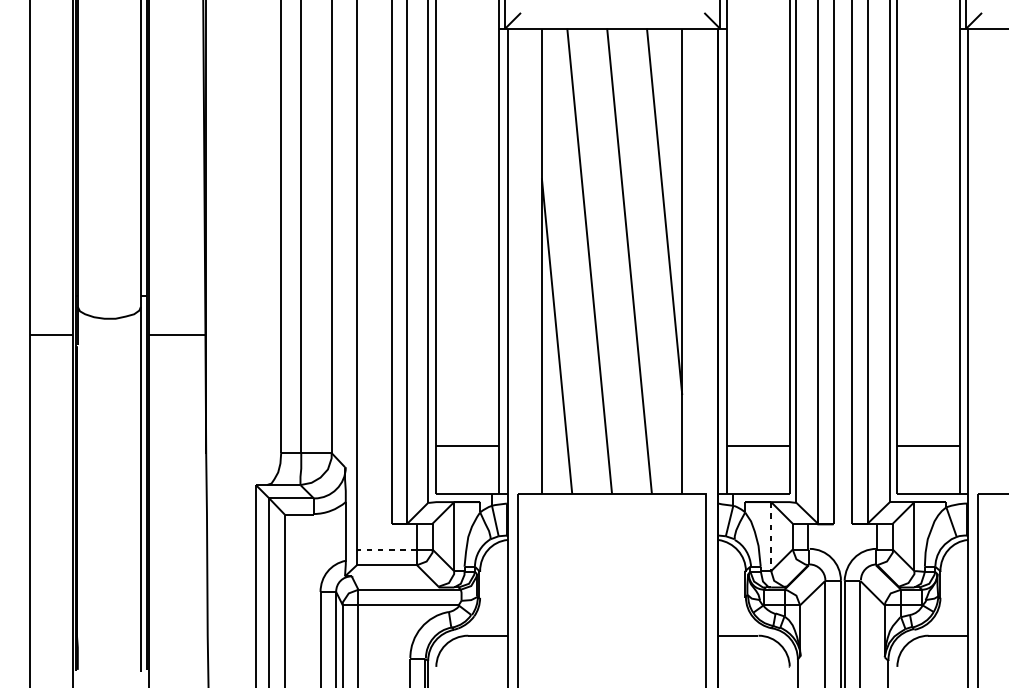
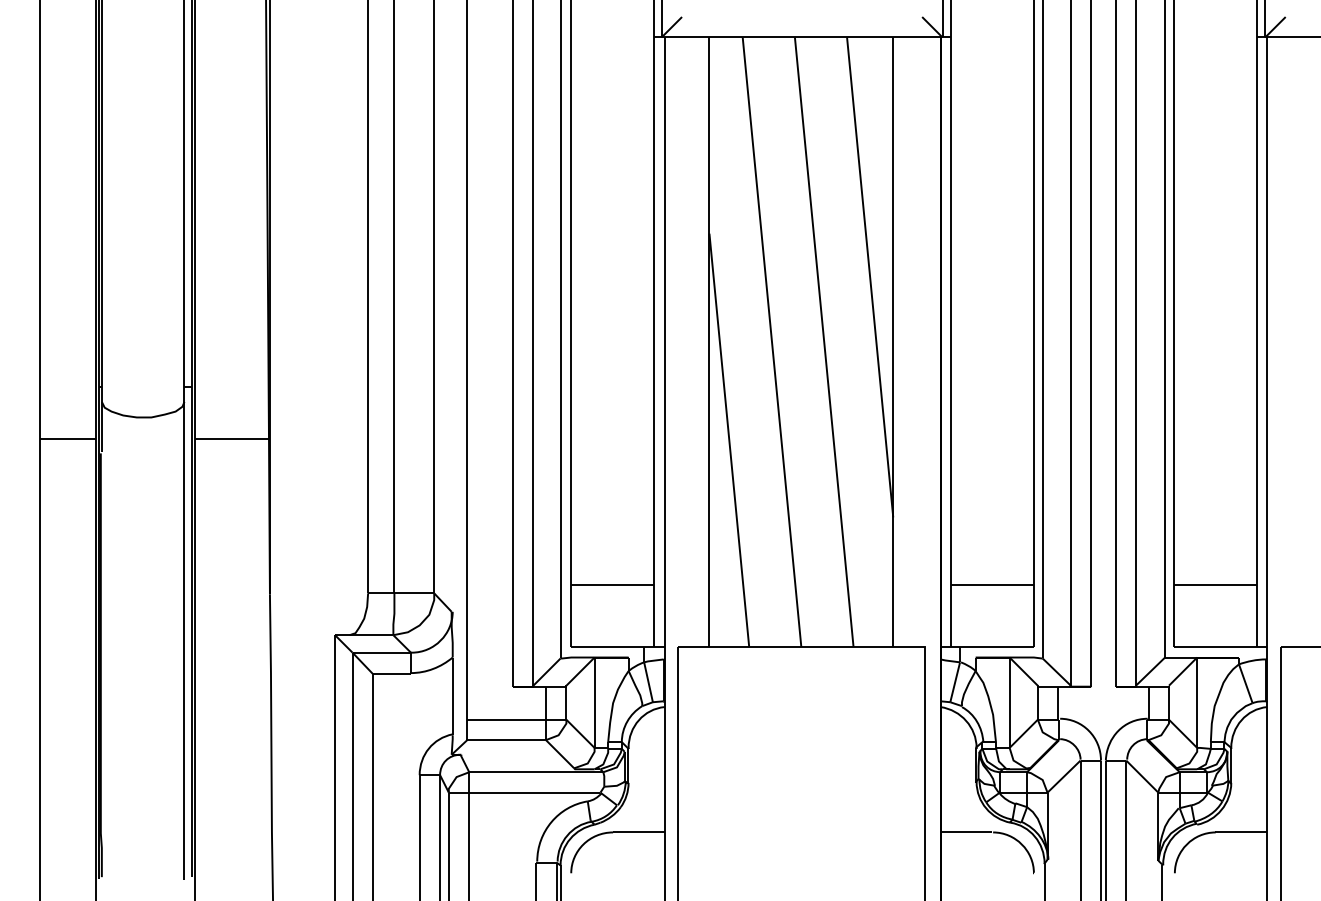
line: (771, 537) -> (1009, 703), dashed -> solid
line: (386, 549) -> (506, 719), dashed -> solid

